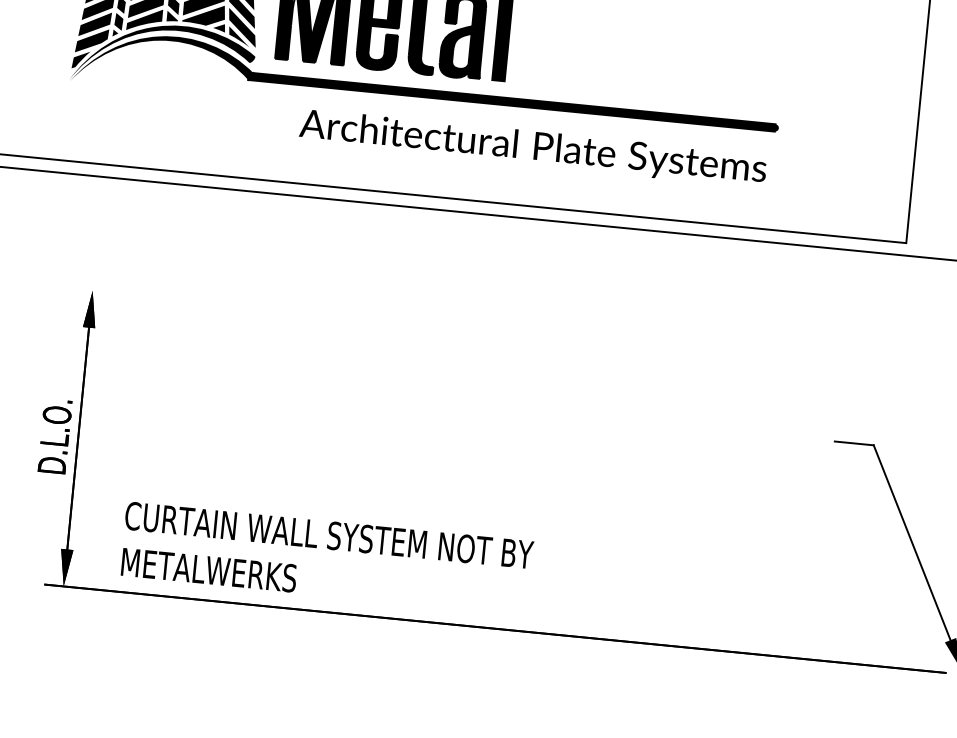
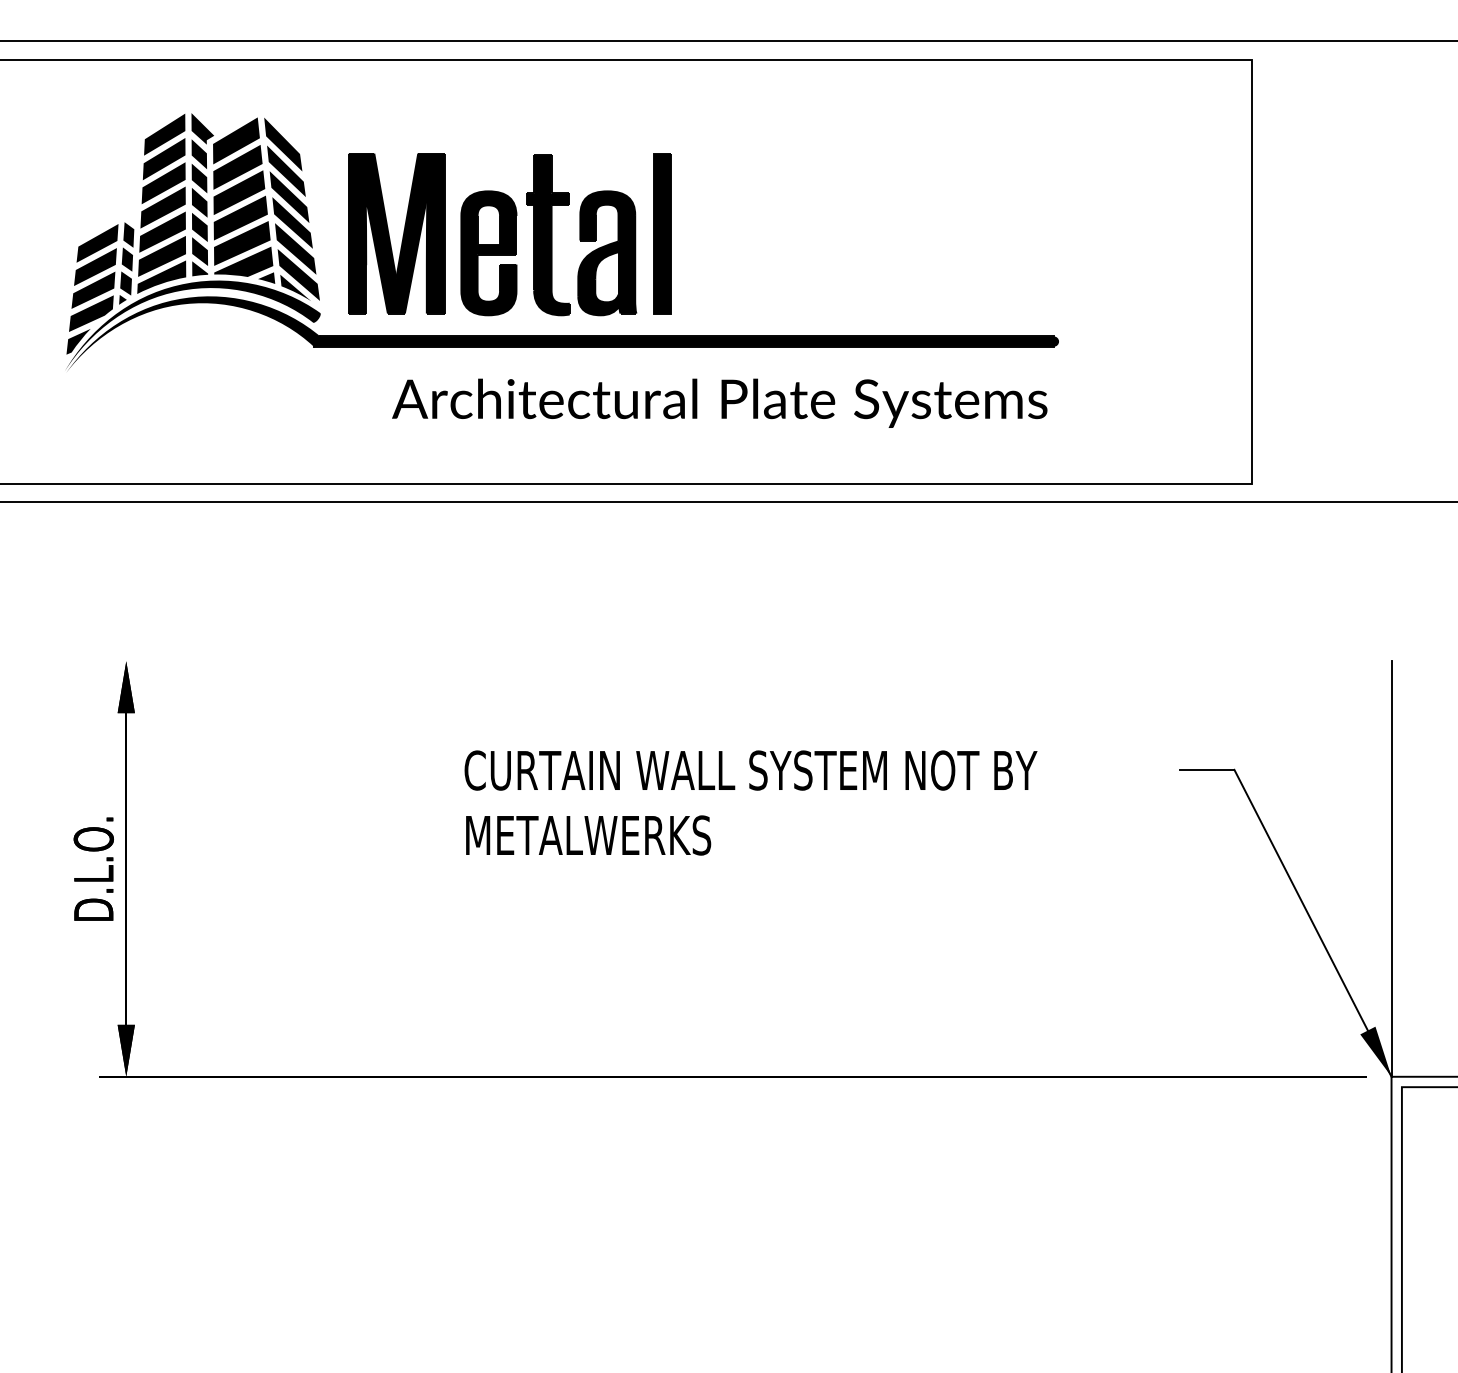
text: (326, 558) -> (750, 802), moved

